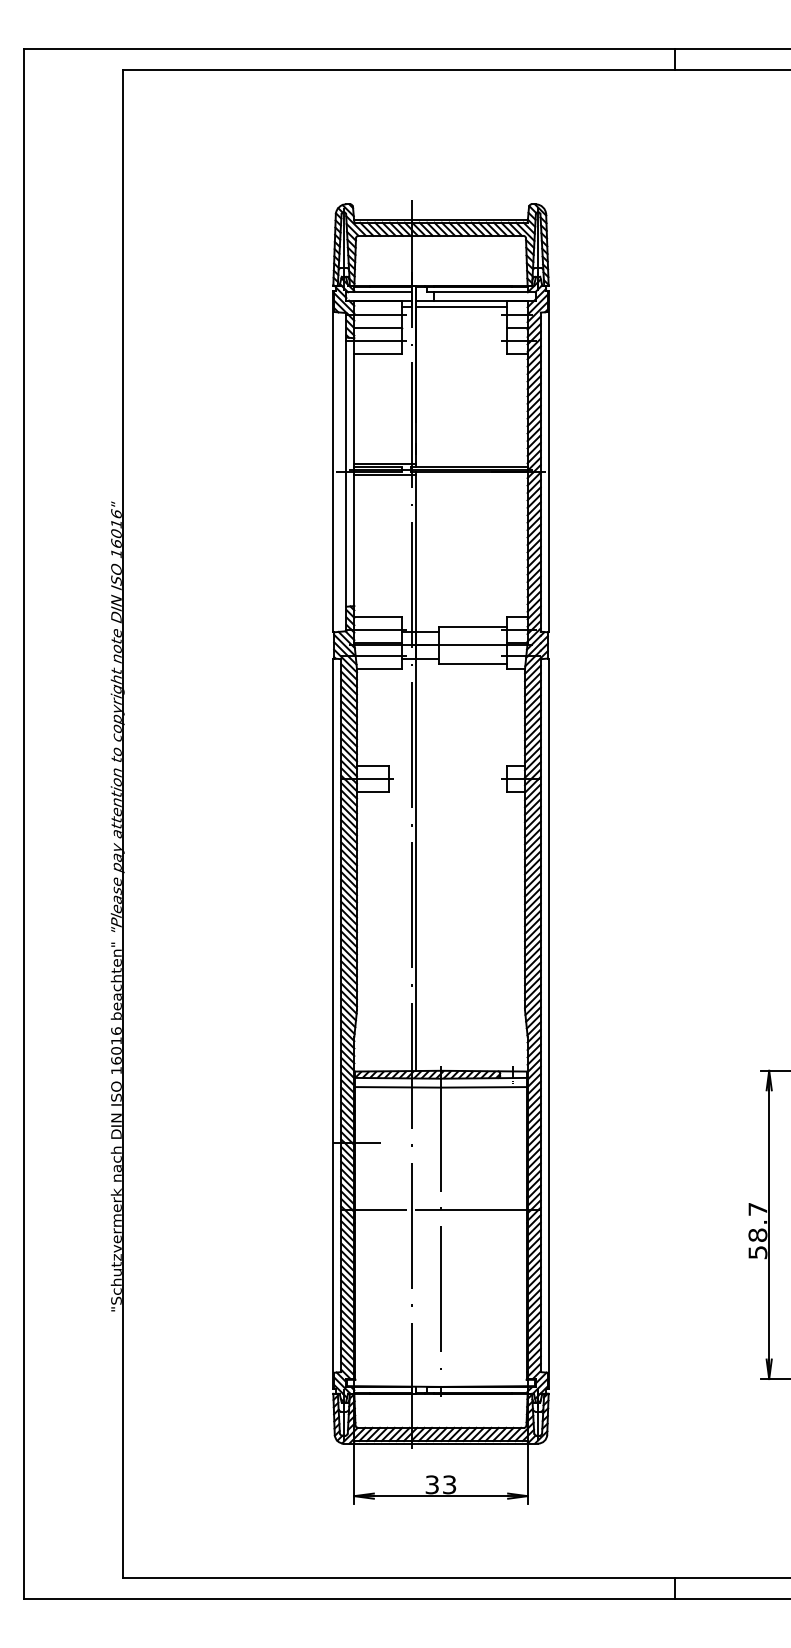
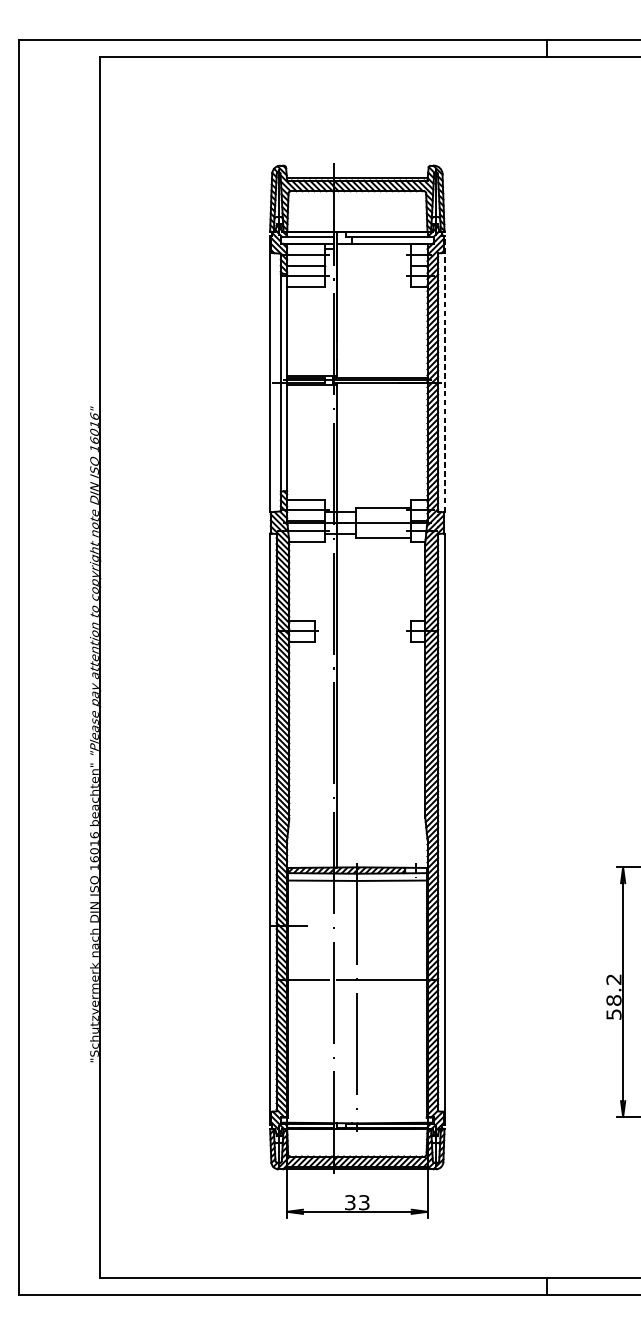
line: (461, 307) -> (373, 249), removed
line: (548, 461) -> (444, 373), solid -> dashed
text: (757, 1209) -> (613, 979), 58.7 -> 58.2

